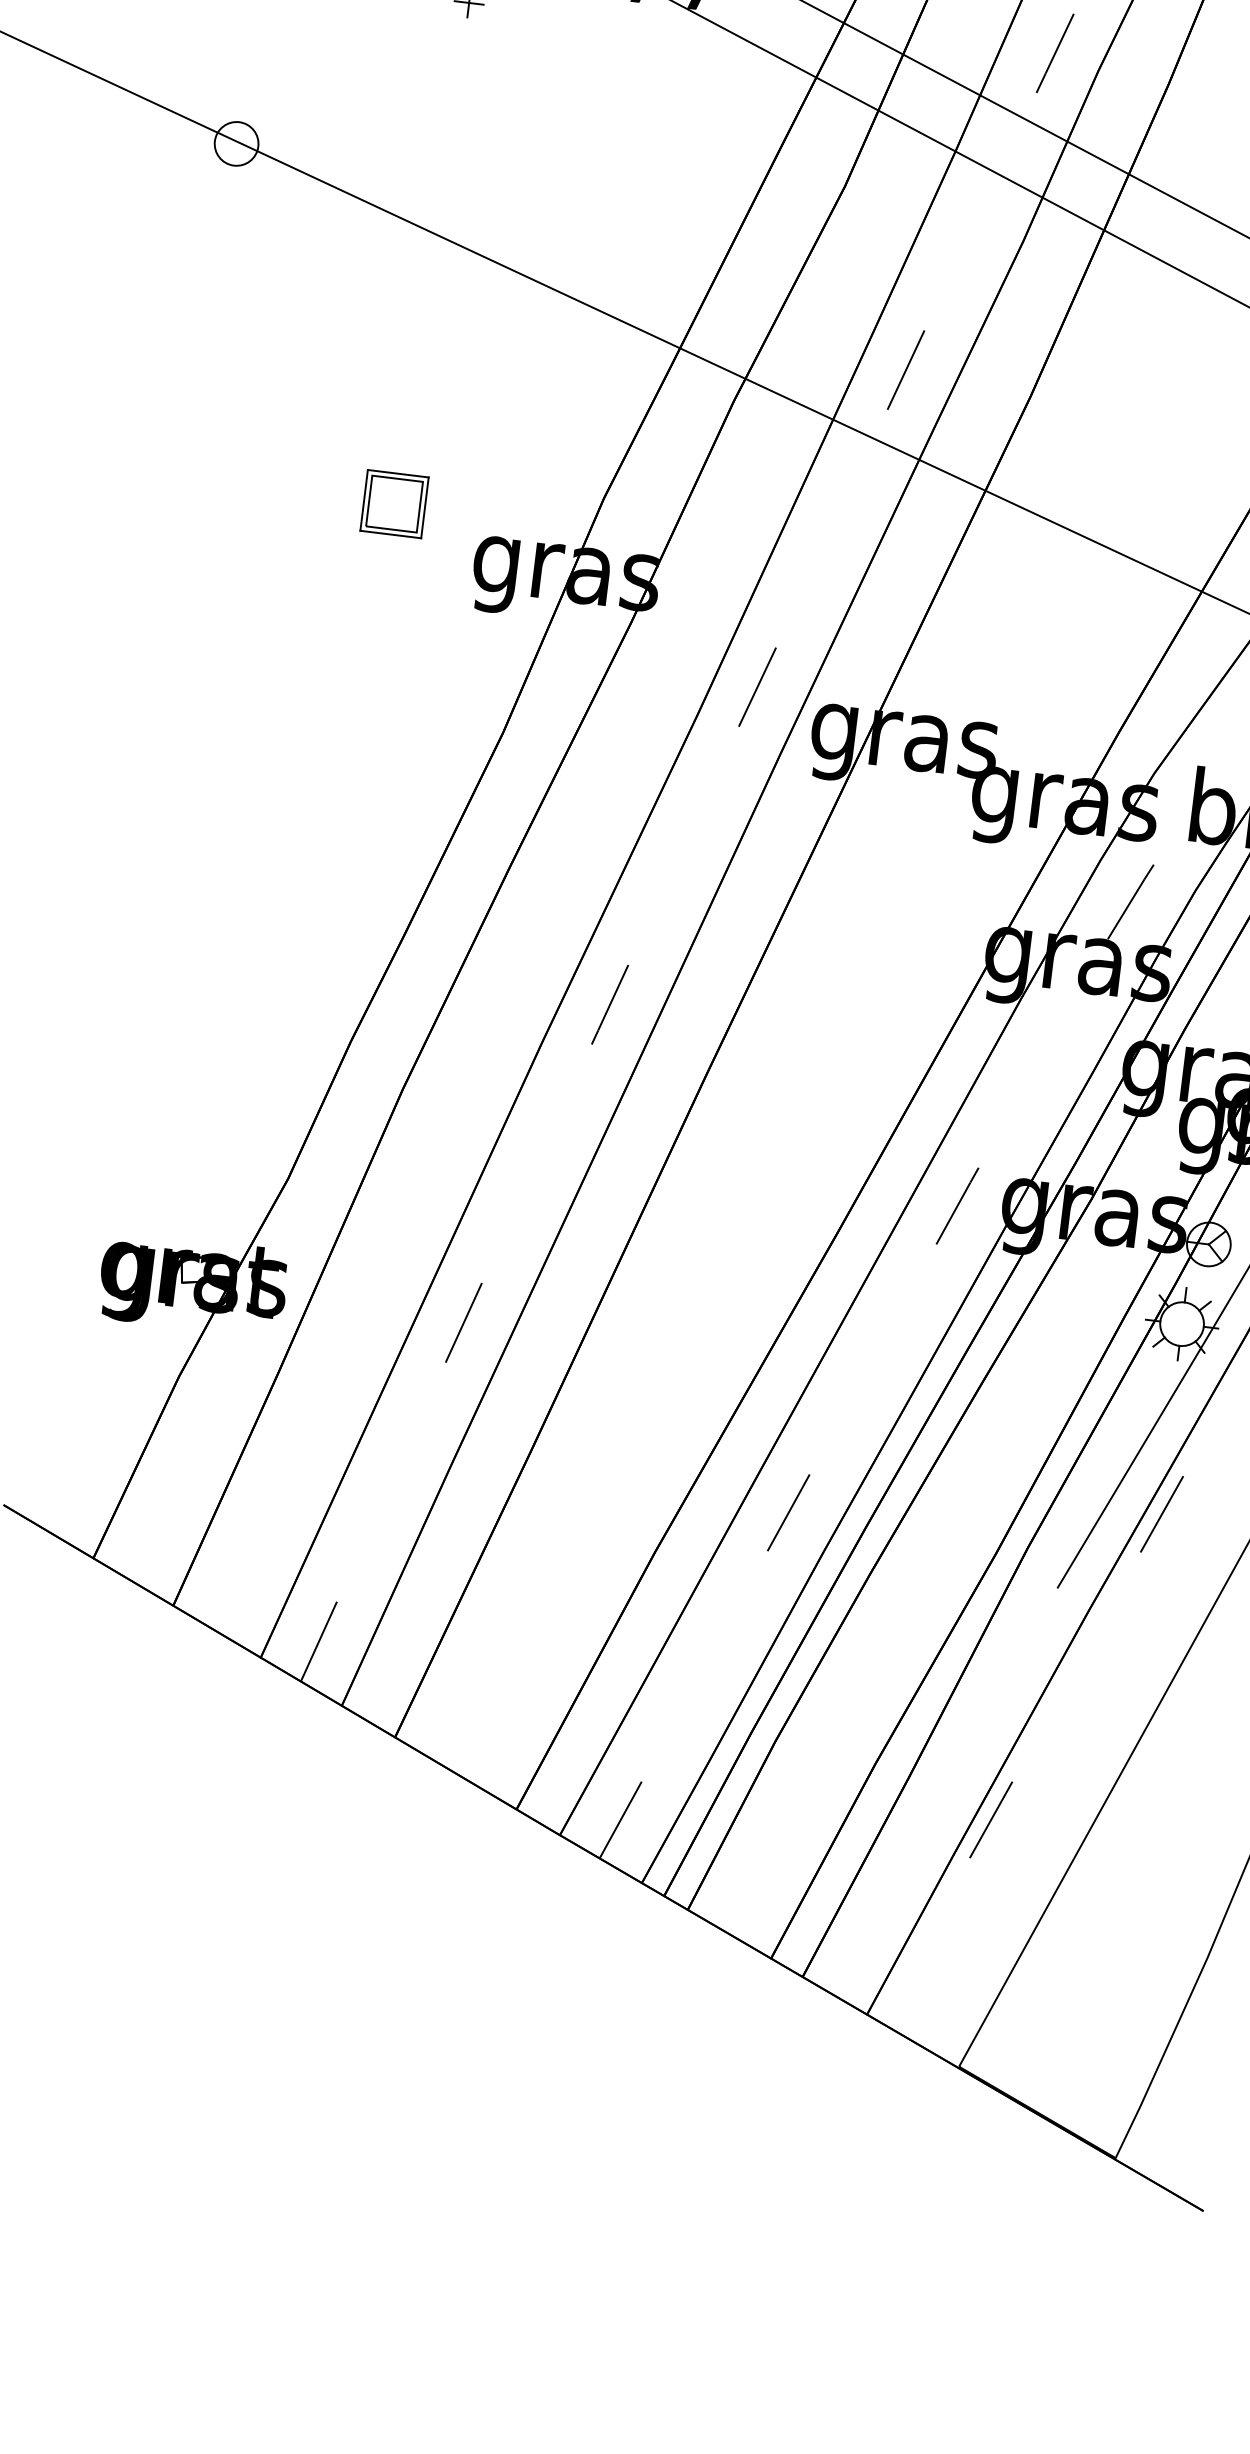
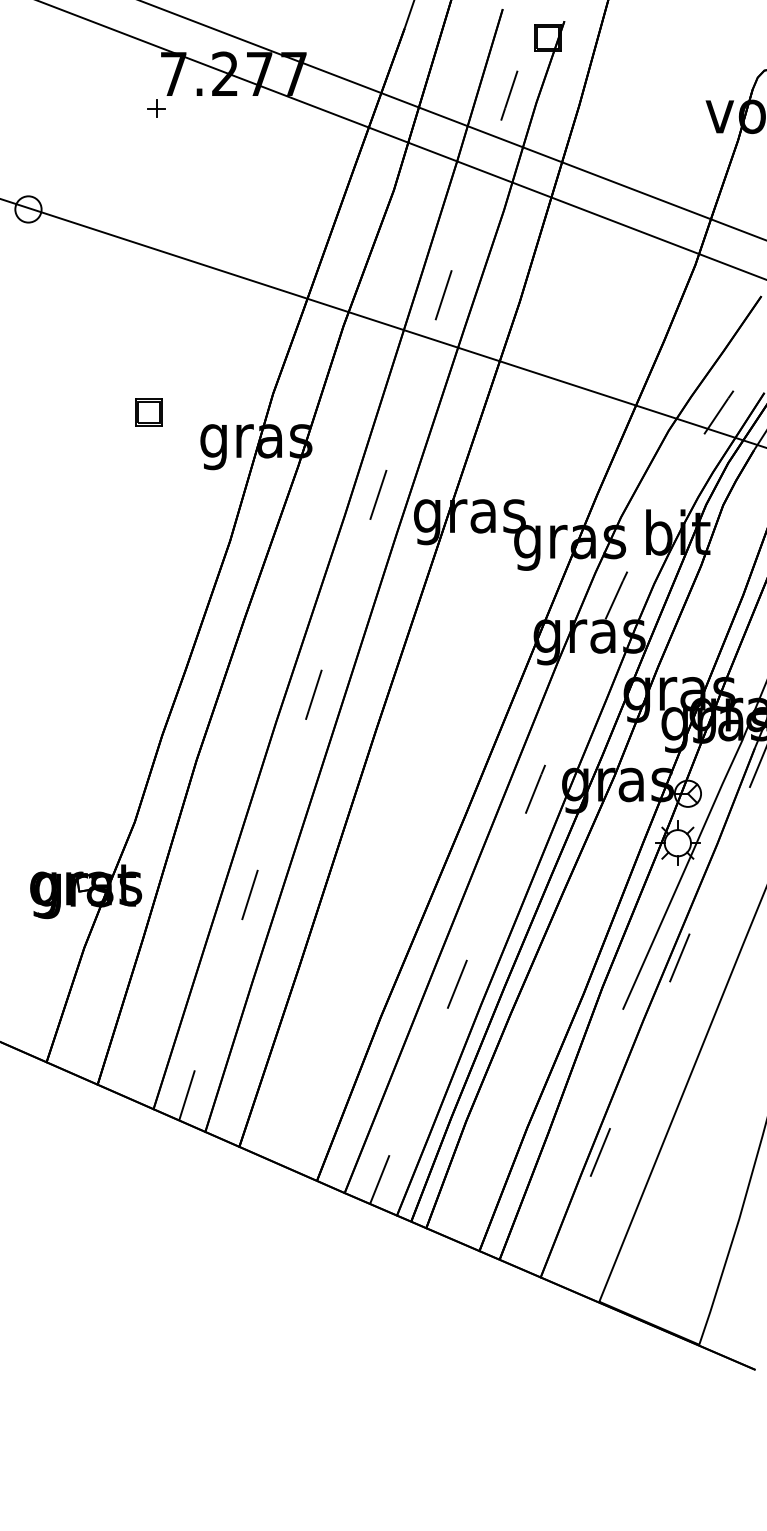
part: (393, 504) -> (148, 412), size x0.71

